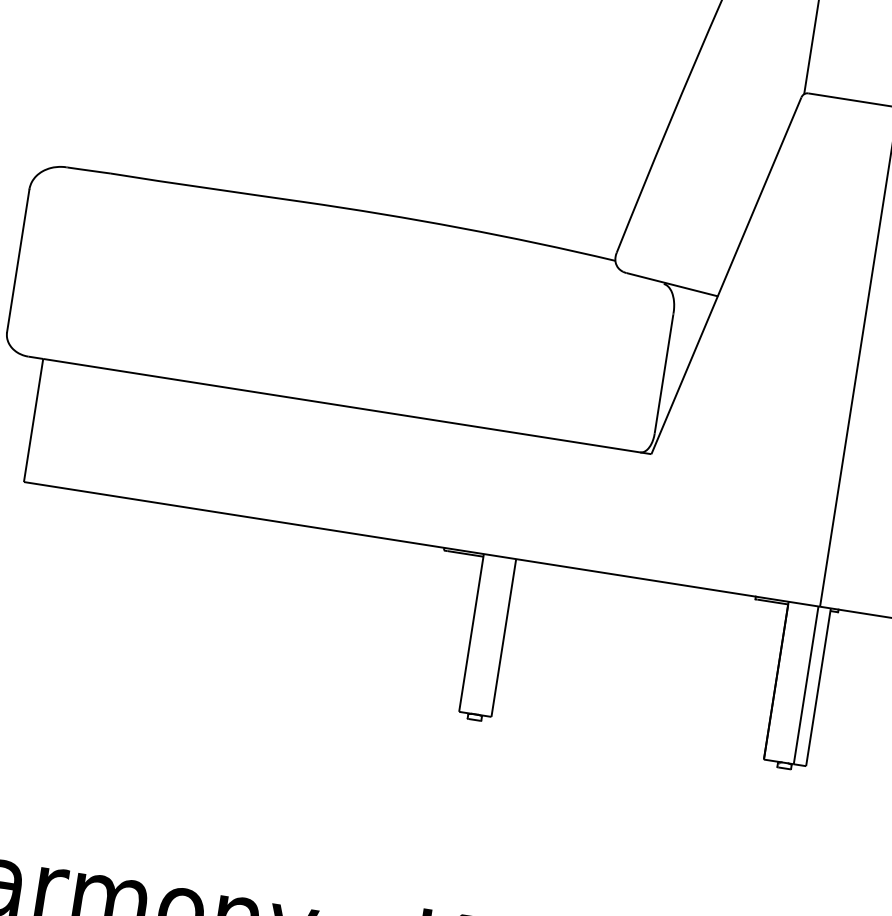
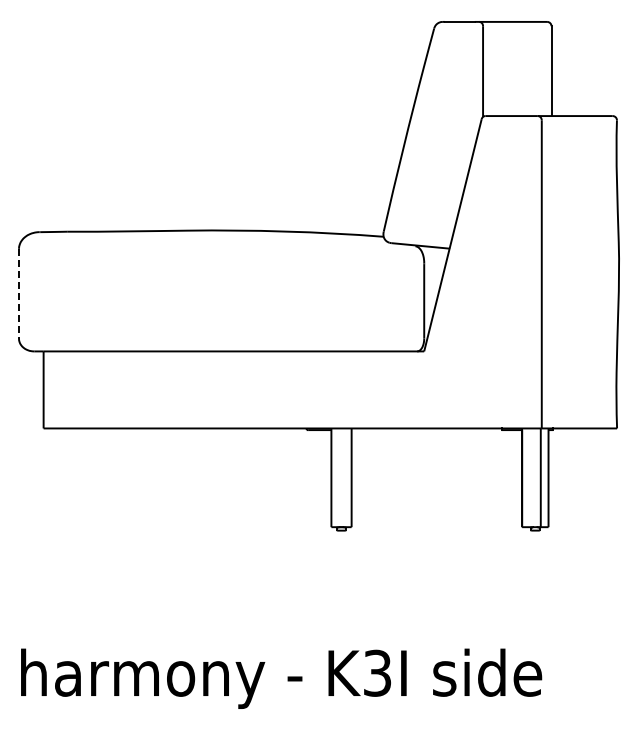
line: (17, 260) -> (18, 293), solid -> dashed

